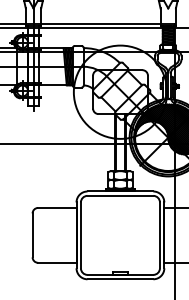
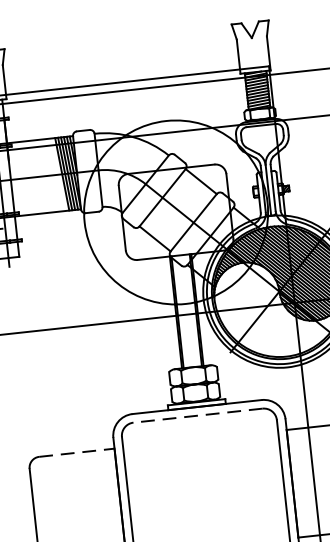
line: (120, 195) -> (198, 414), solid -> dashed
line: (57, 207) -> (77, 451), solid -> dashed

